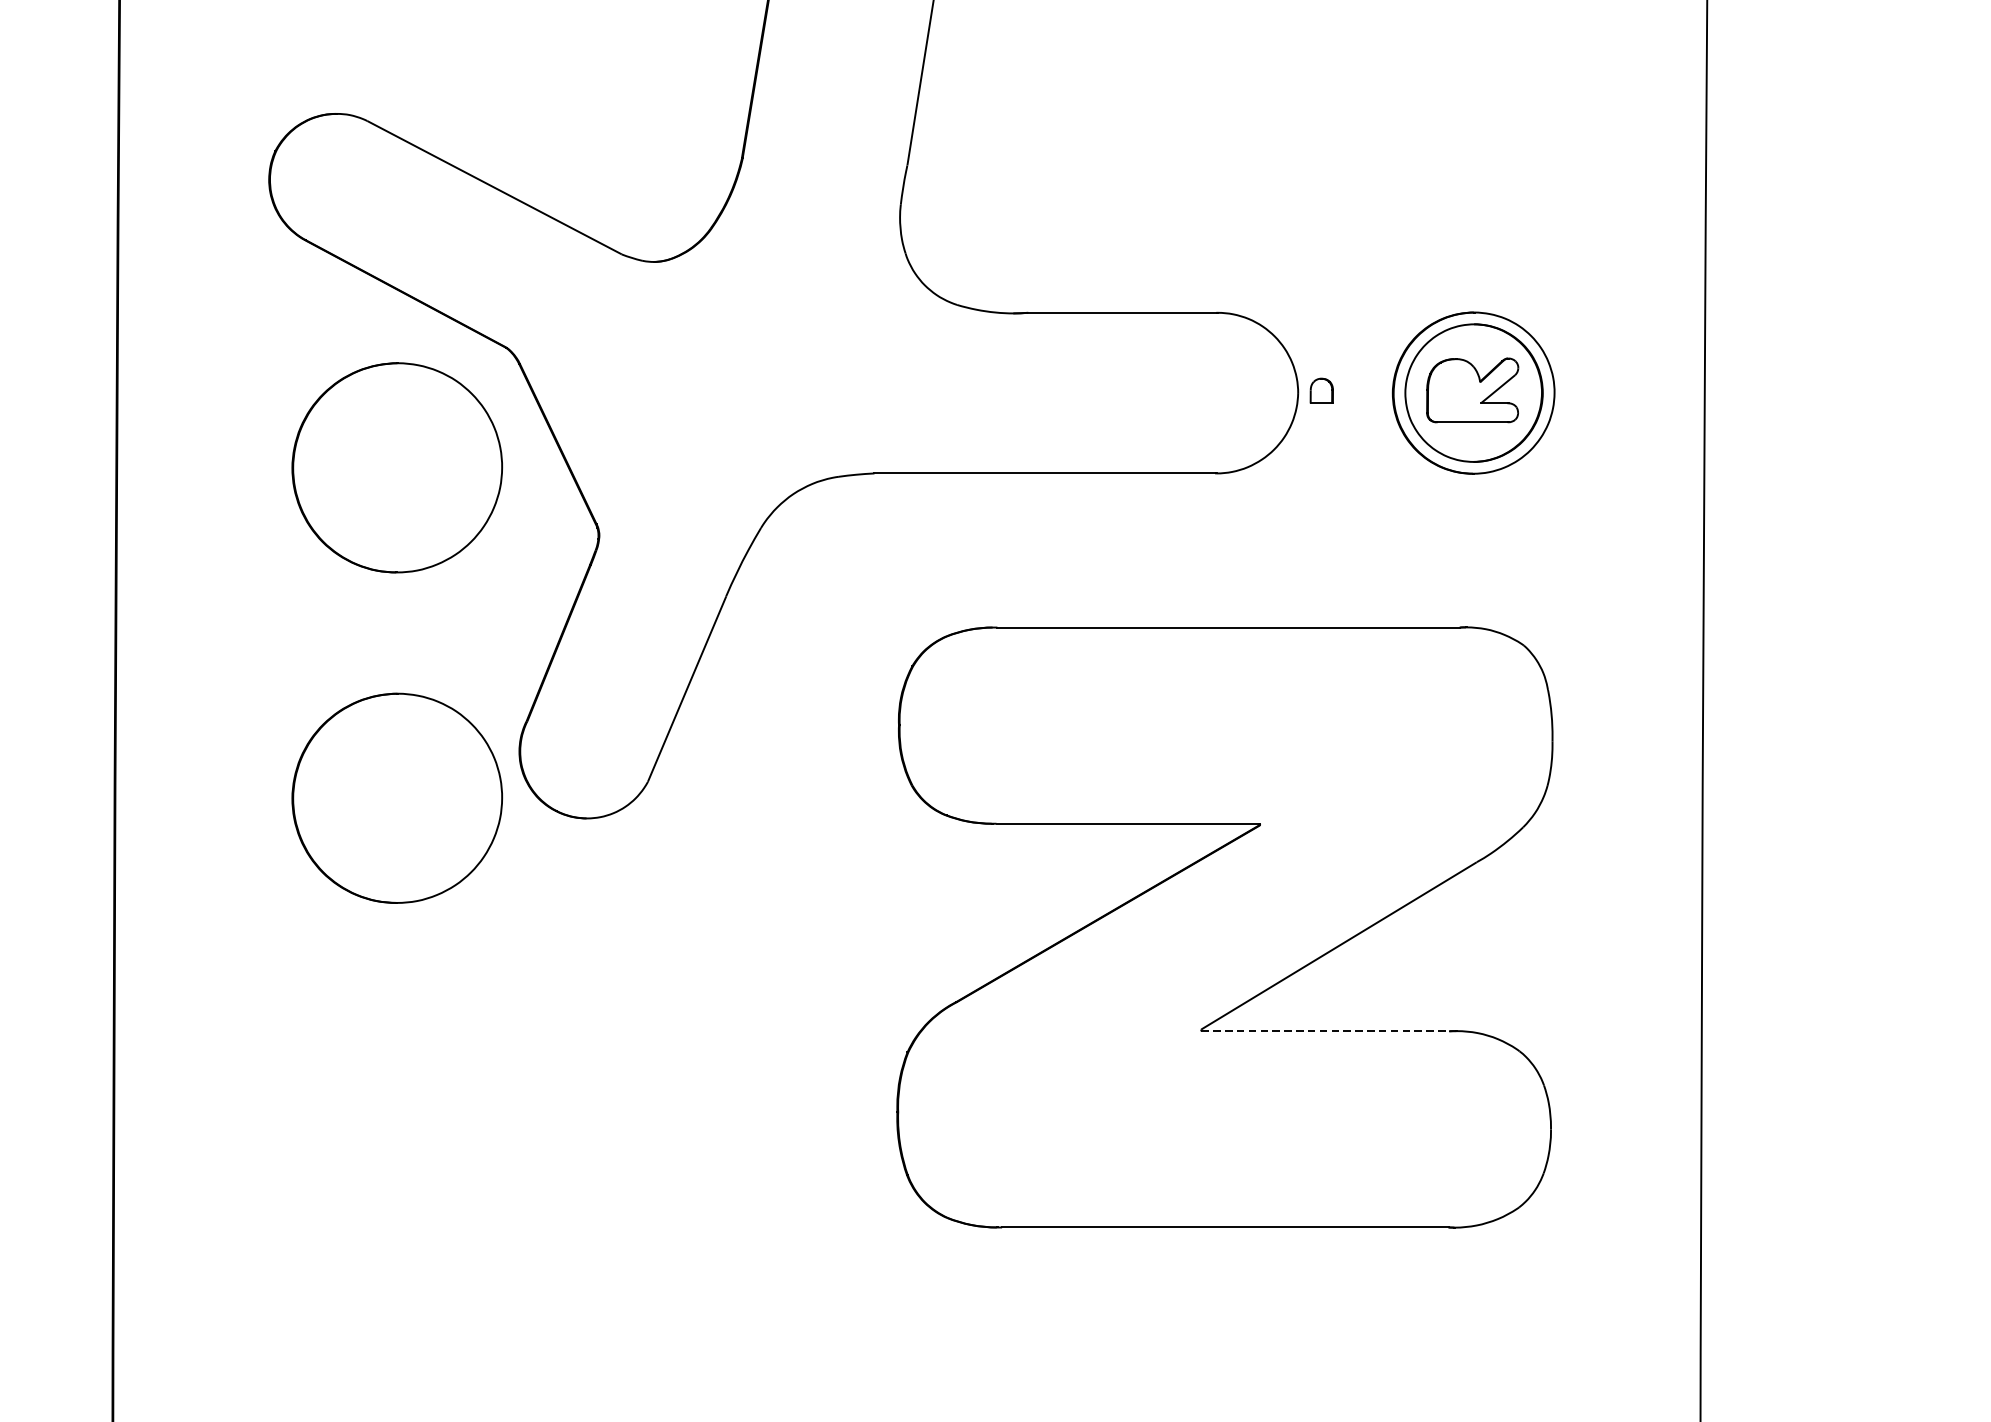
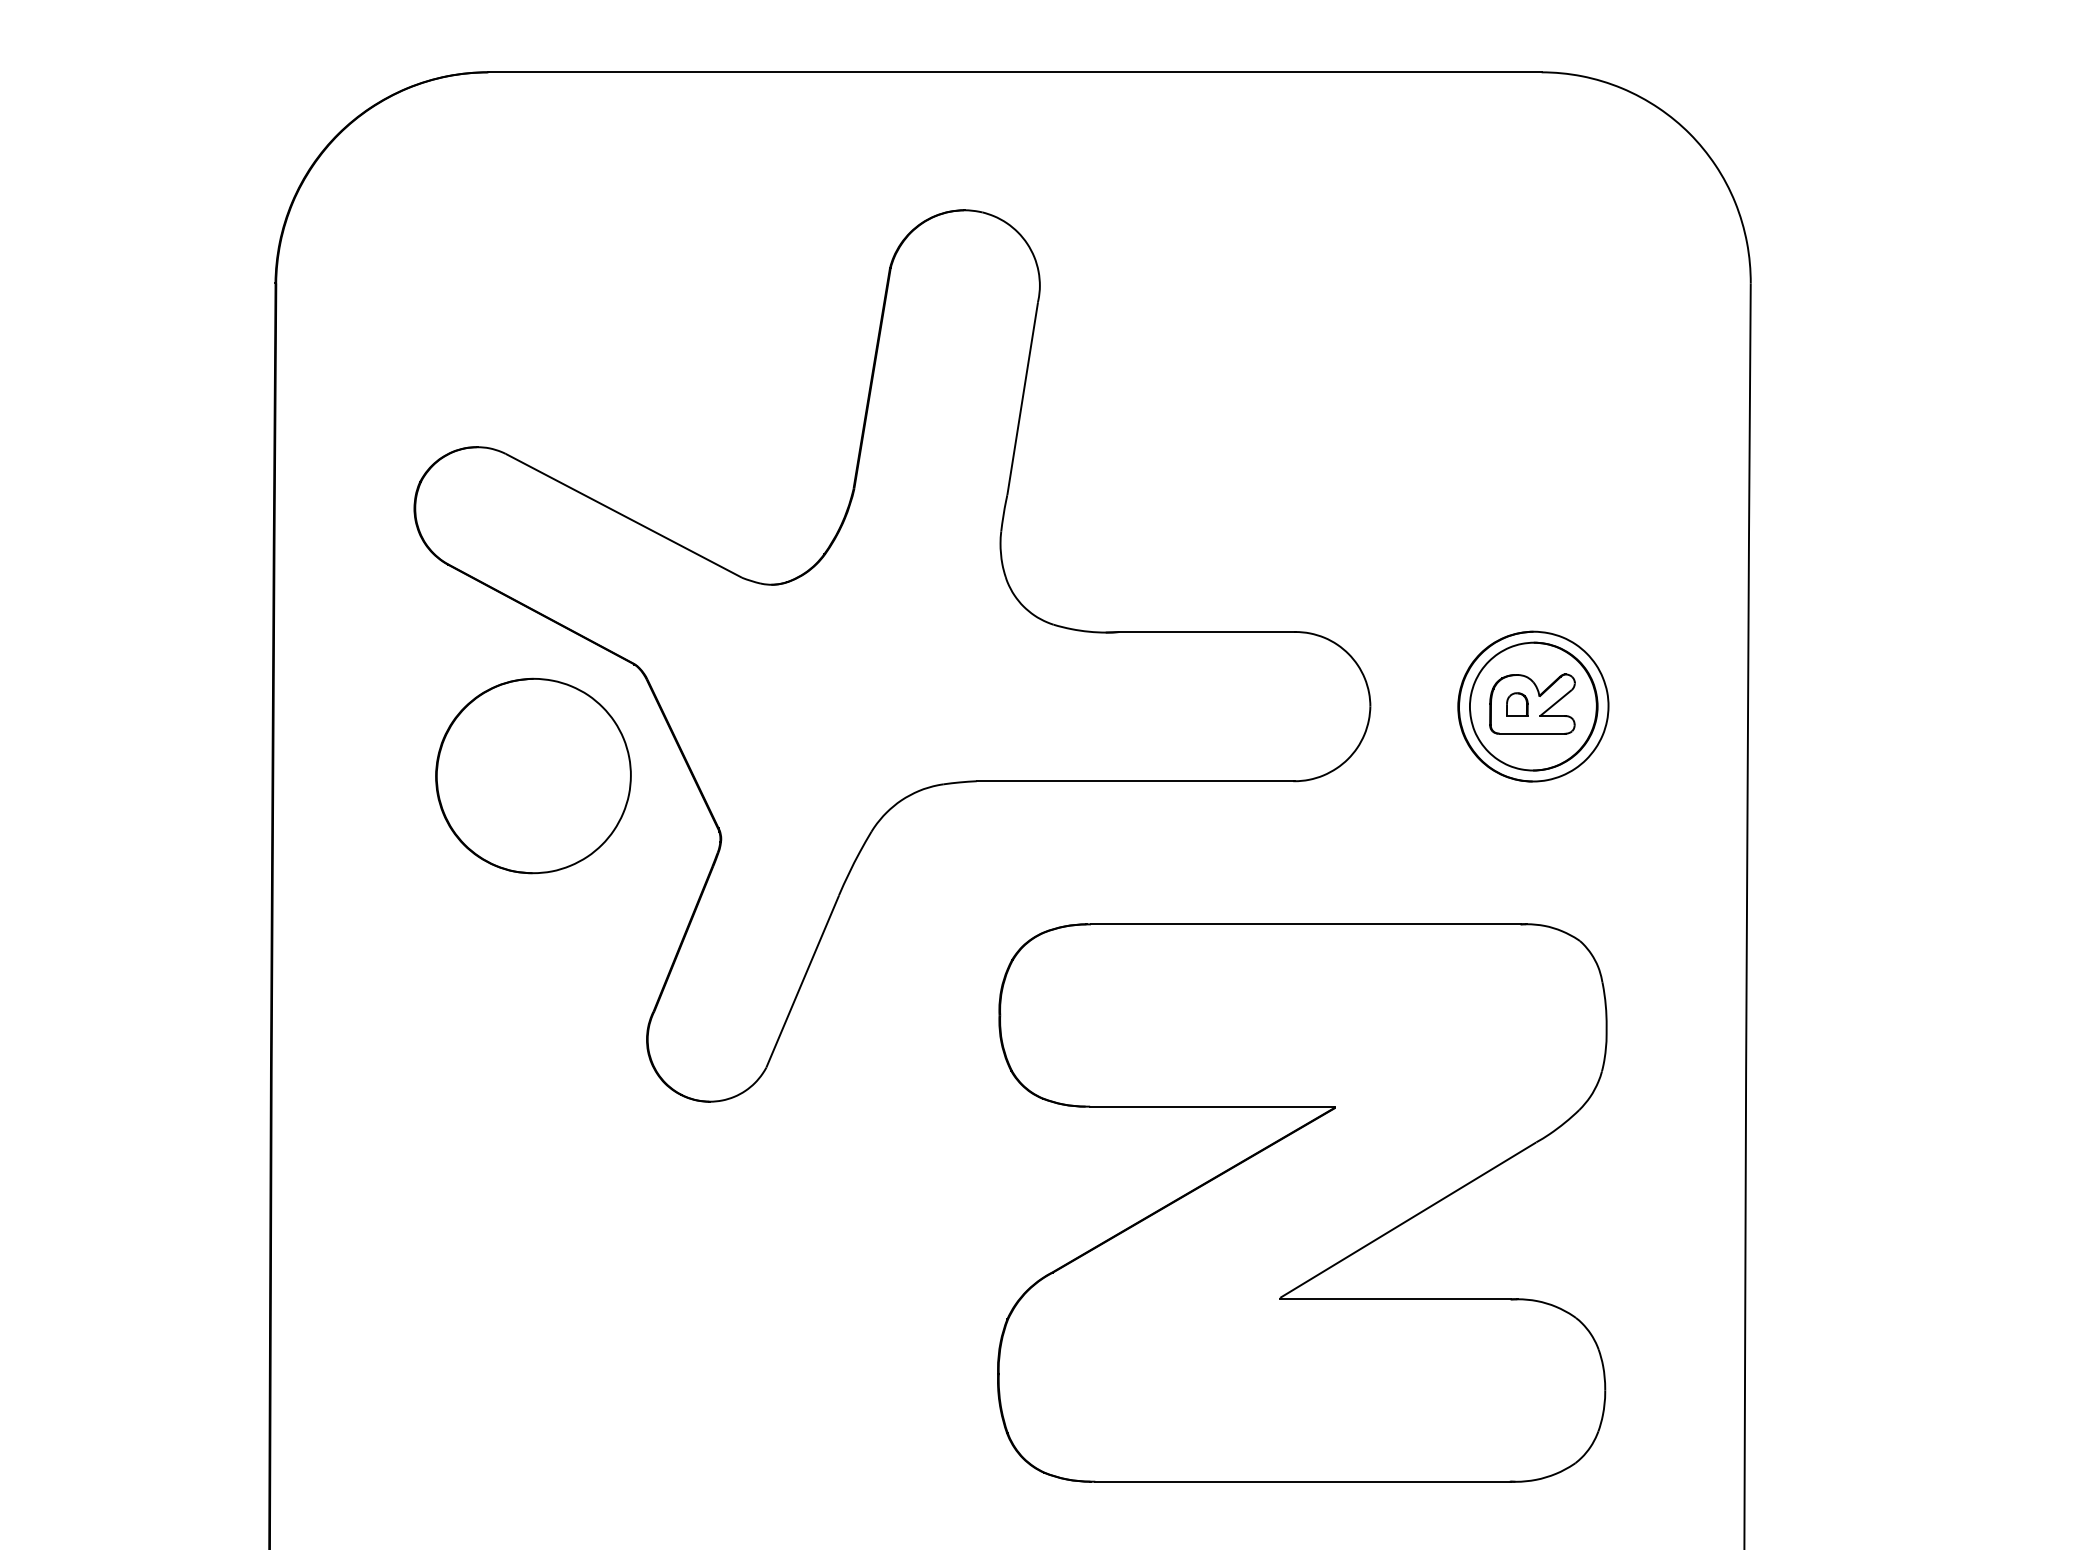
part: (1322, 390) -> (1517, 704), moved
part: (397, 797) -> (533, 1082), removed
line: (1326, 1031) -> (1396, 1299), dashed -> solid

